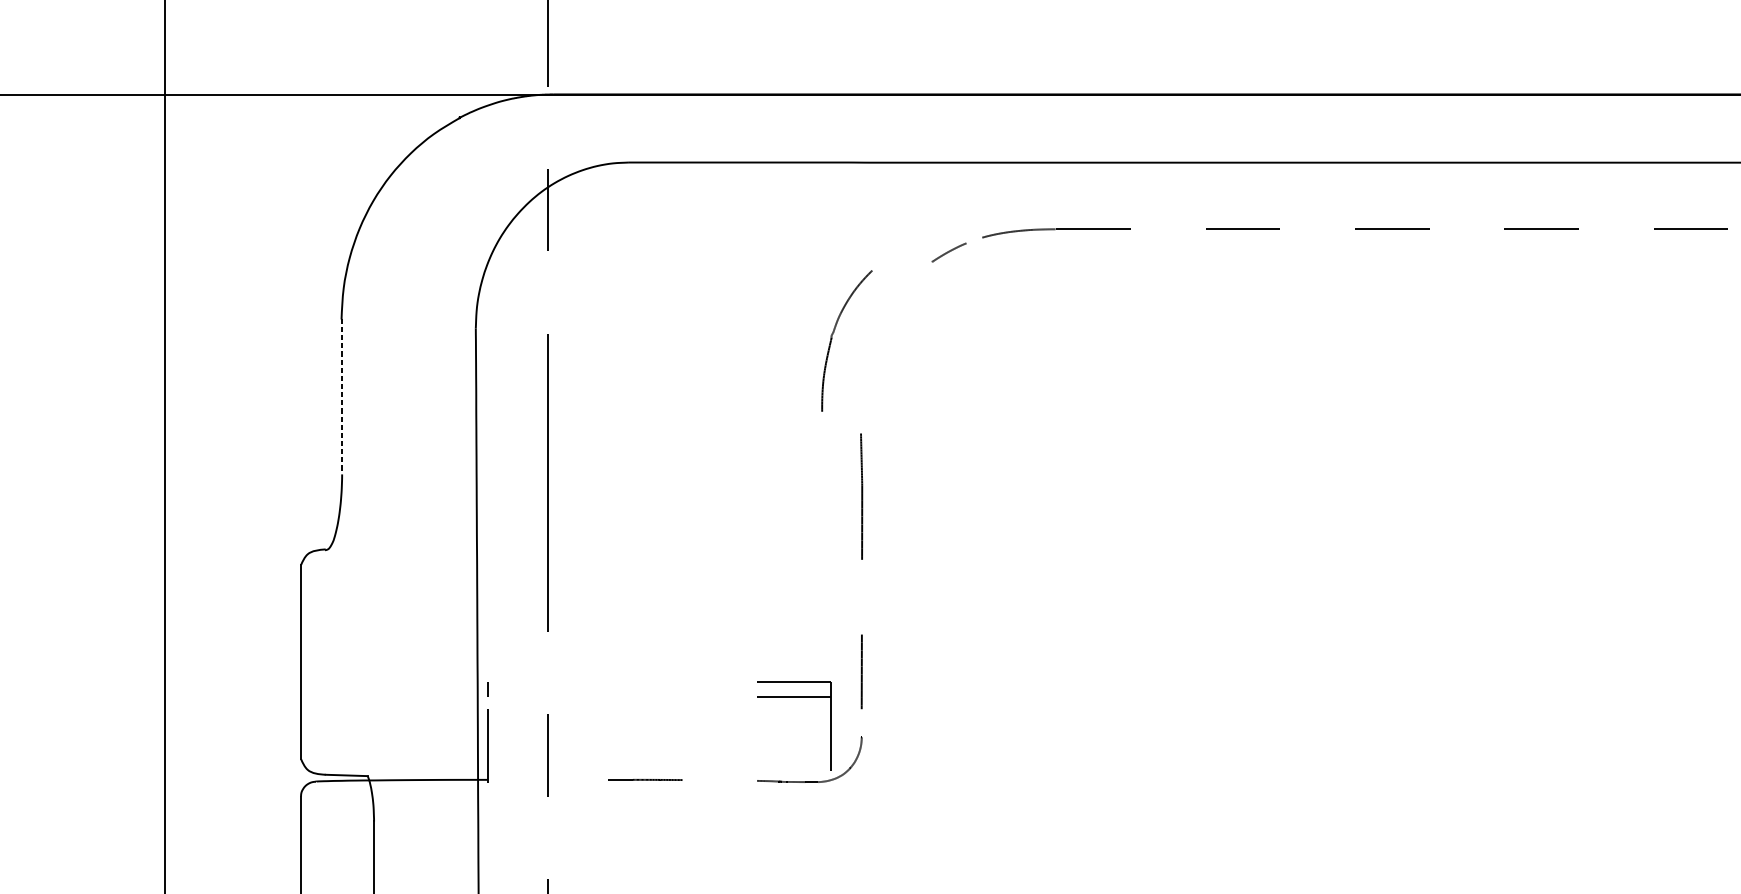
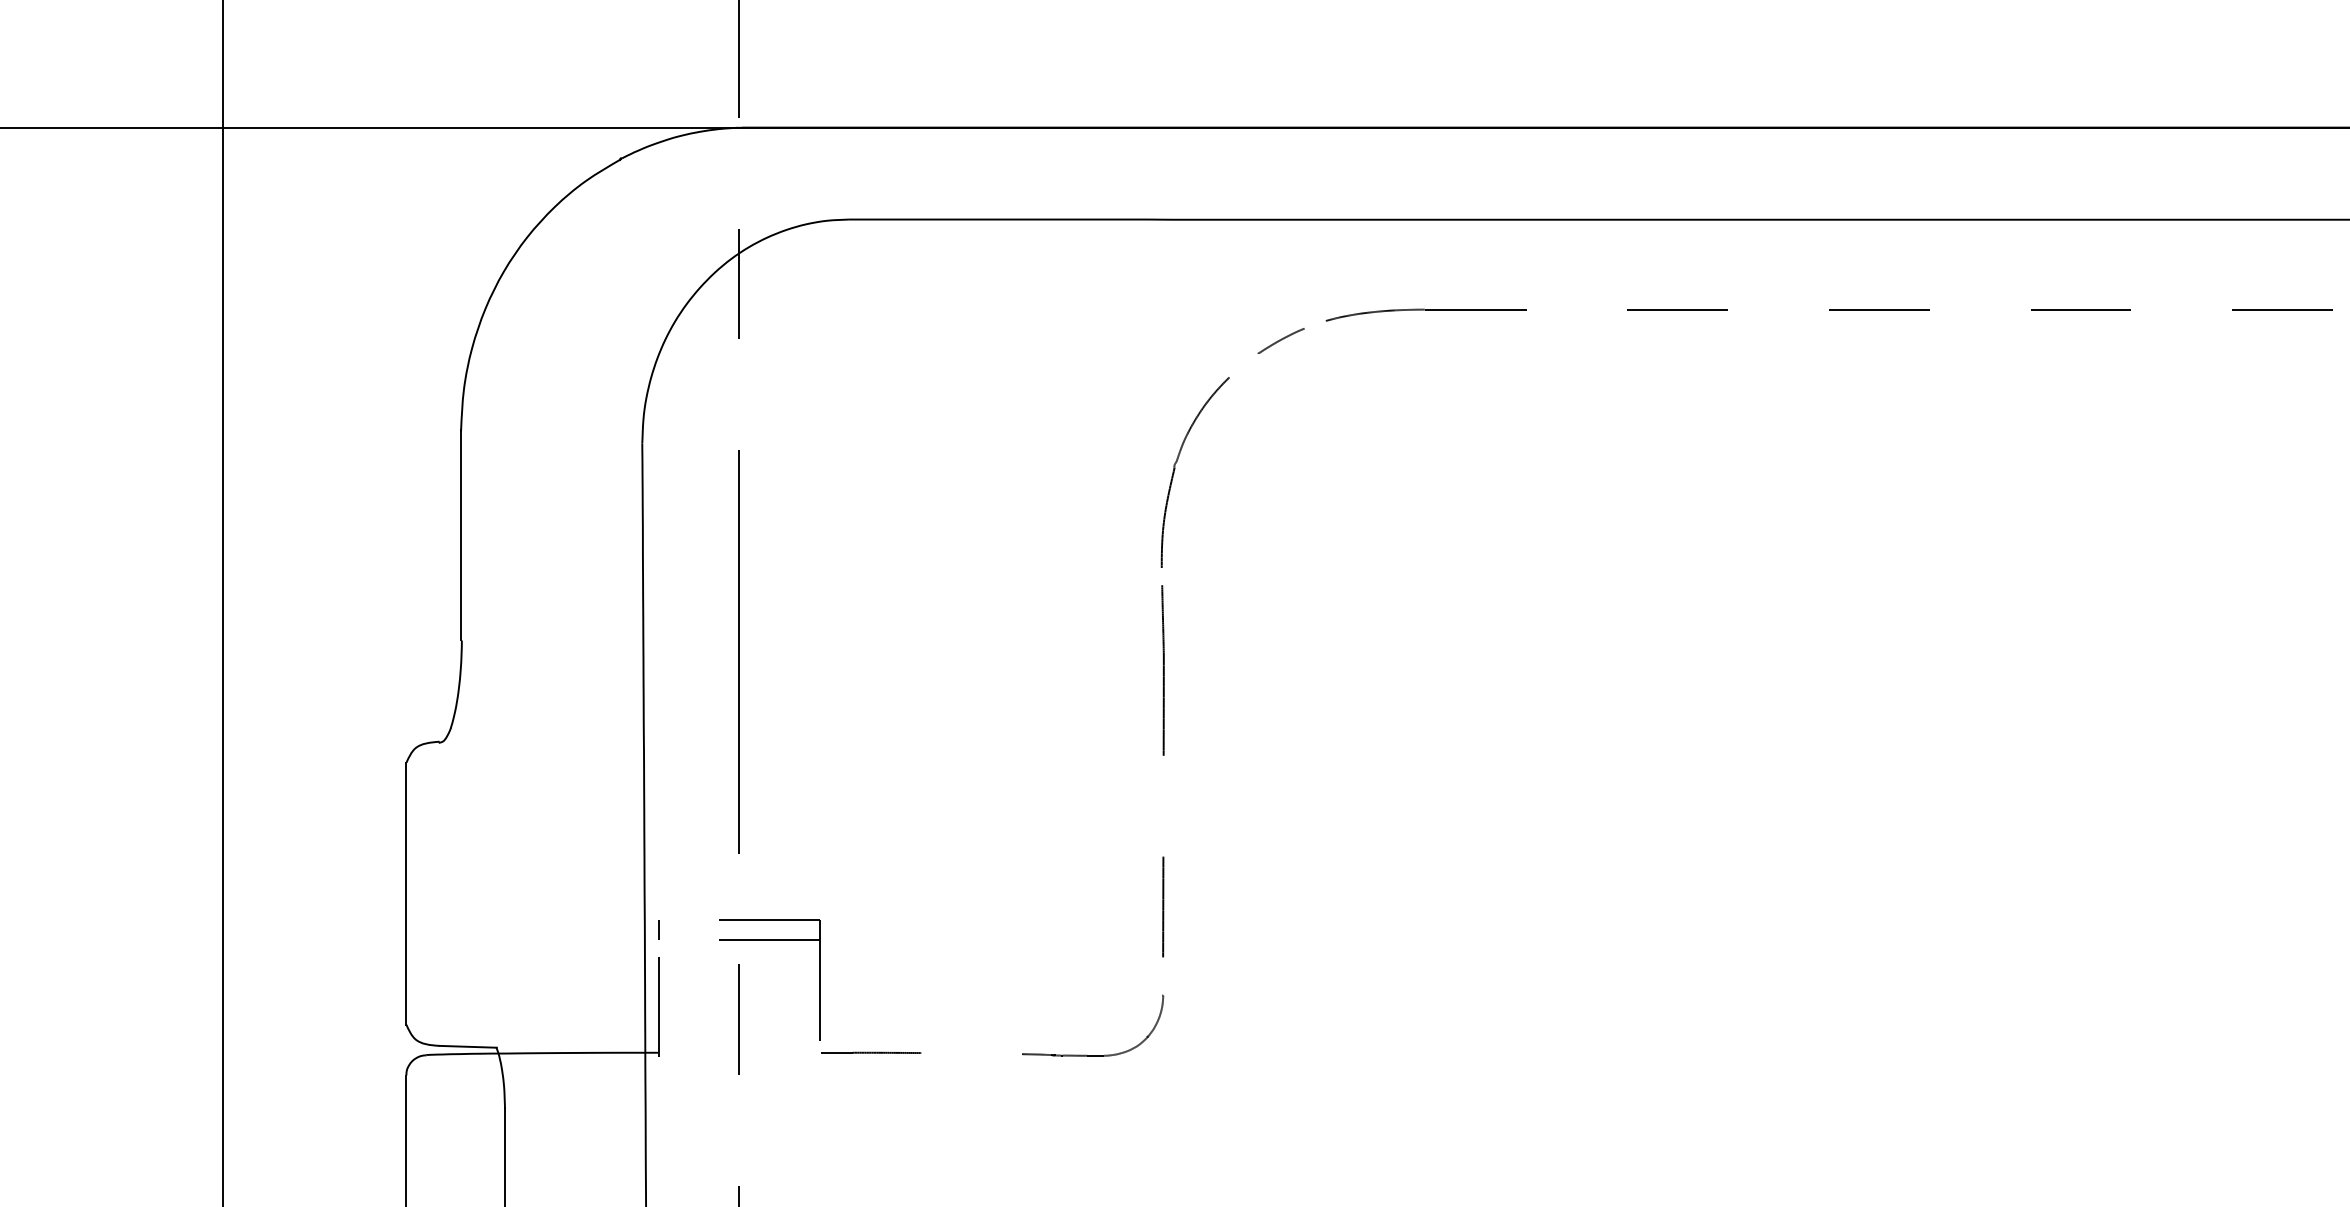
part: (832, 338) -> (1175, 469), moved
line: (341, 396) -> (461, 535), dashed -> solid
part: (793, 696) -> (769, 940), moved

